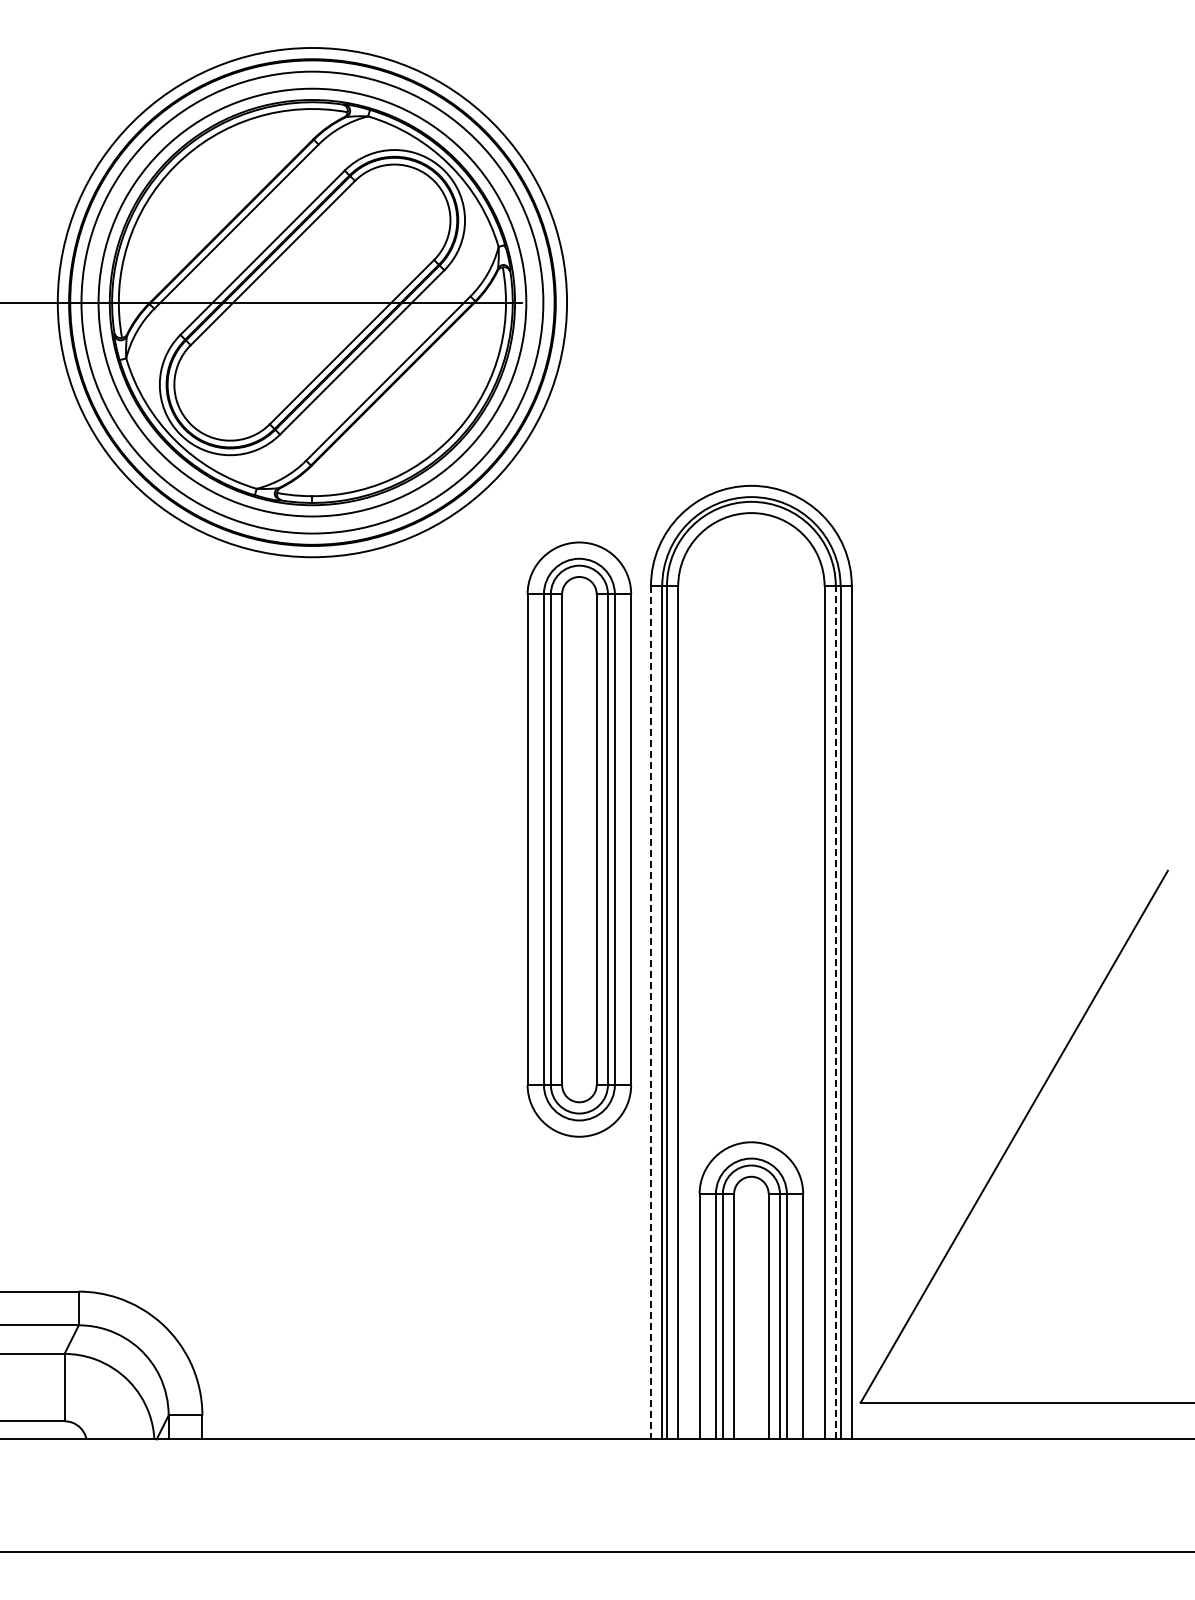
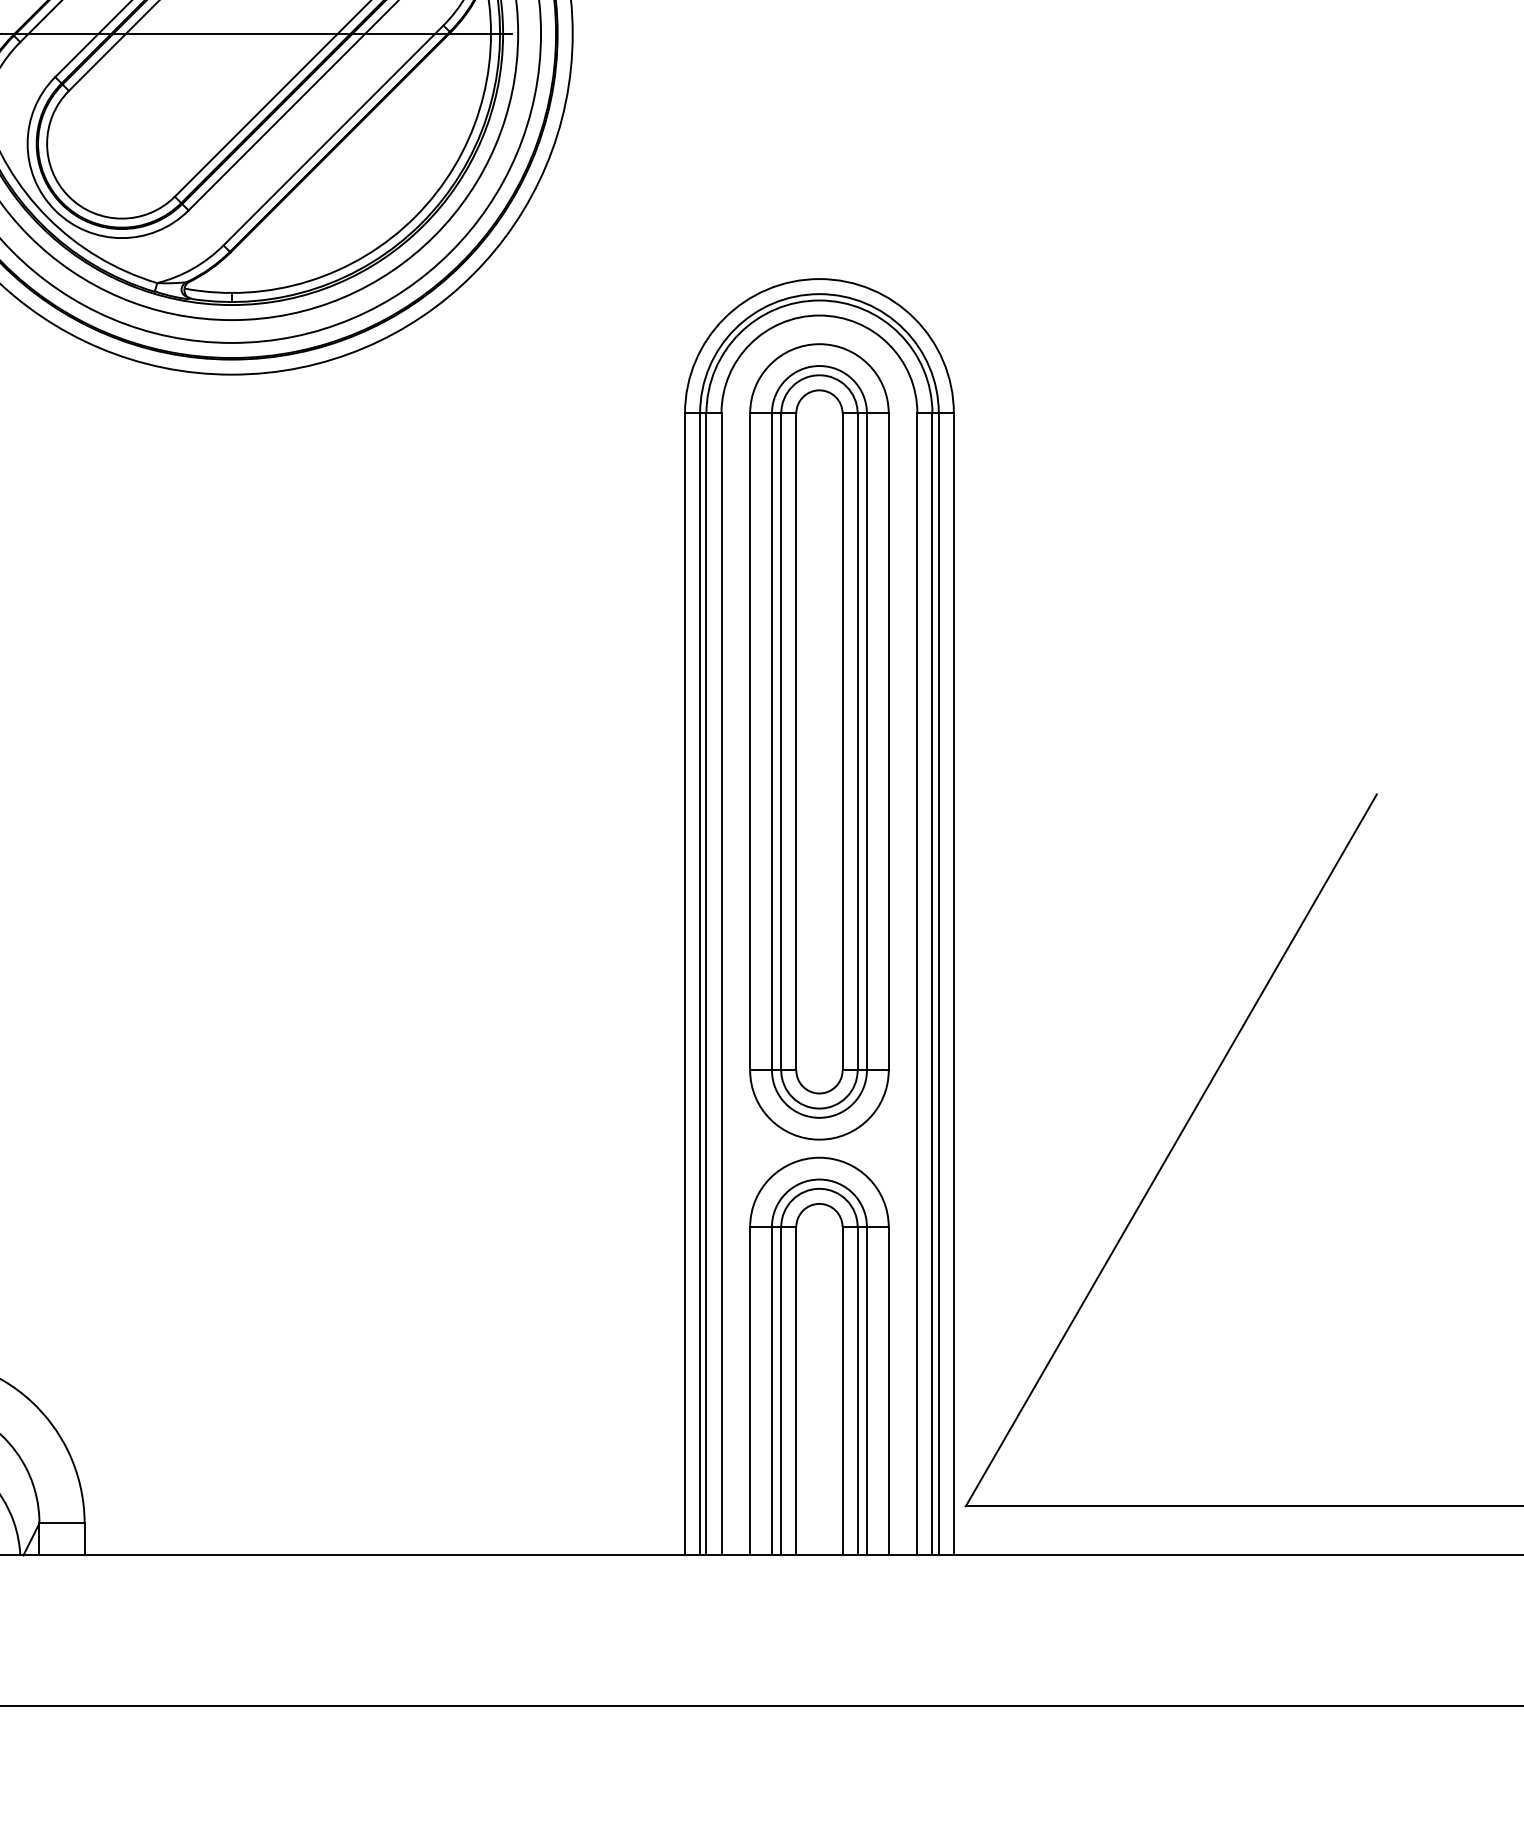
part: (579, 839) -> (819, 741), moved
line: (651, 1012) -> (685, 984), dashed -> solid
line: (835, 1012) -> (932, 984), dashed -> solid

